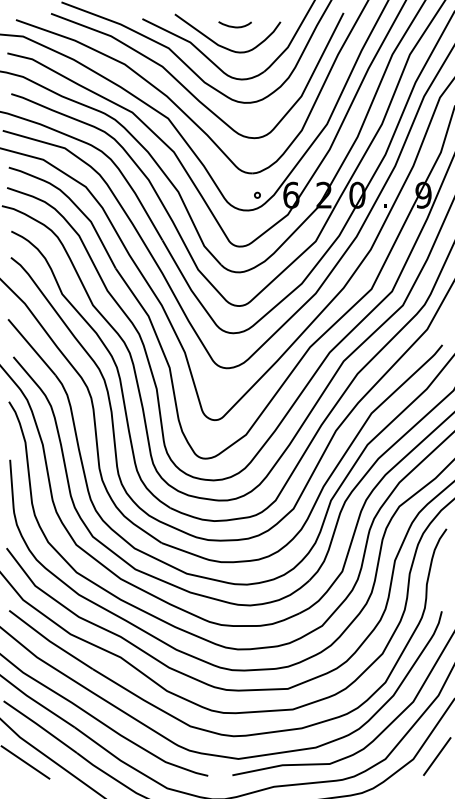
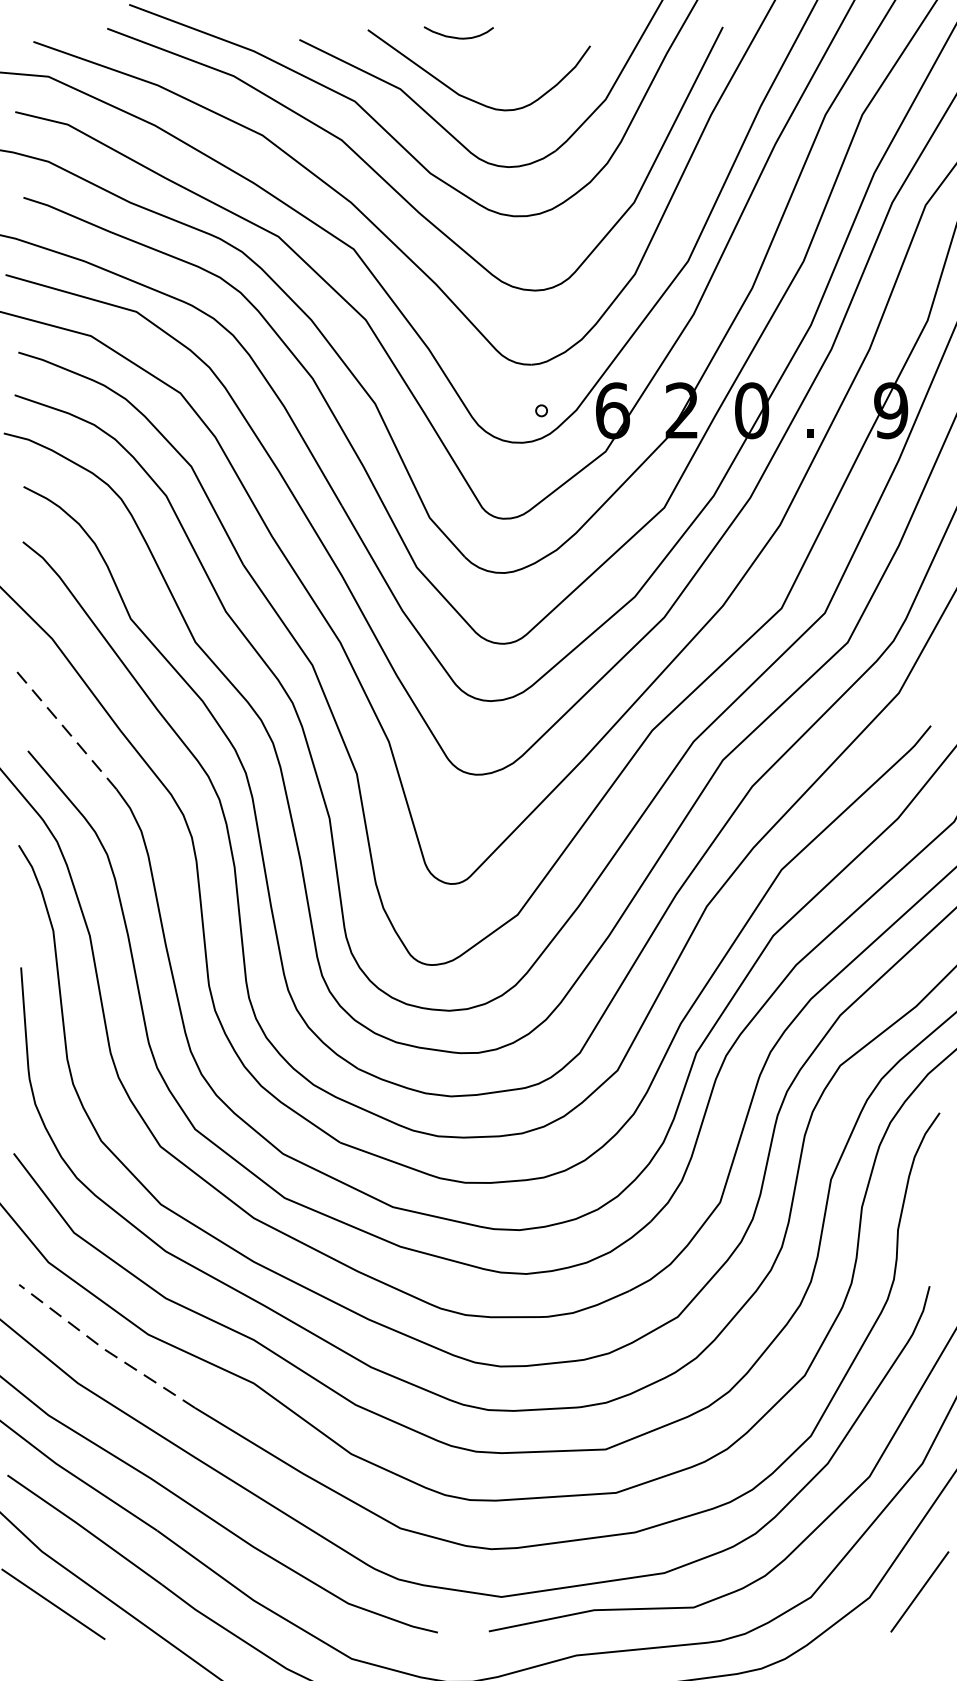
curve: (234, 26) -> (457, 36), moved
line: (31, 347) -> (66, 731), solid -> dashed
line: (49, 641) -> (103, 1349), solid -> dashed

